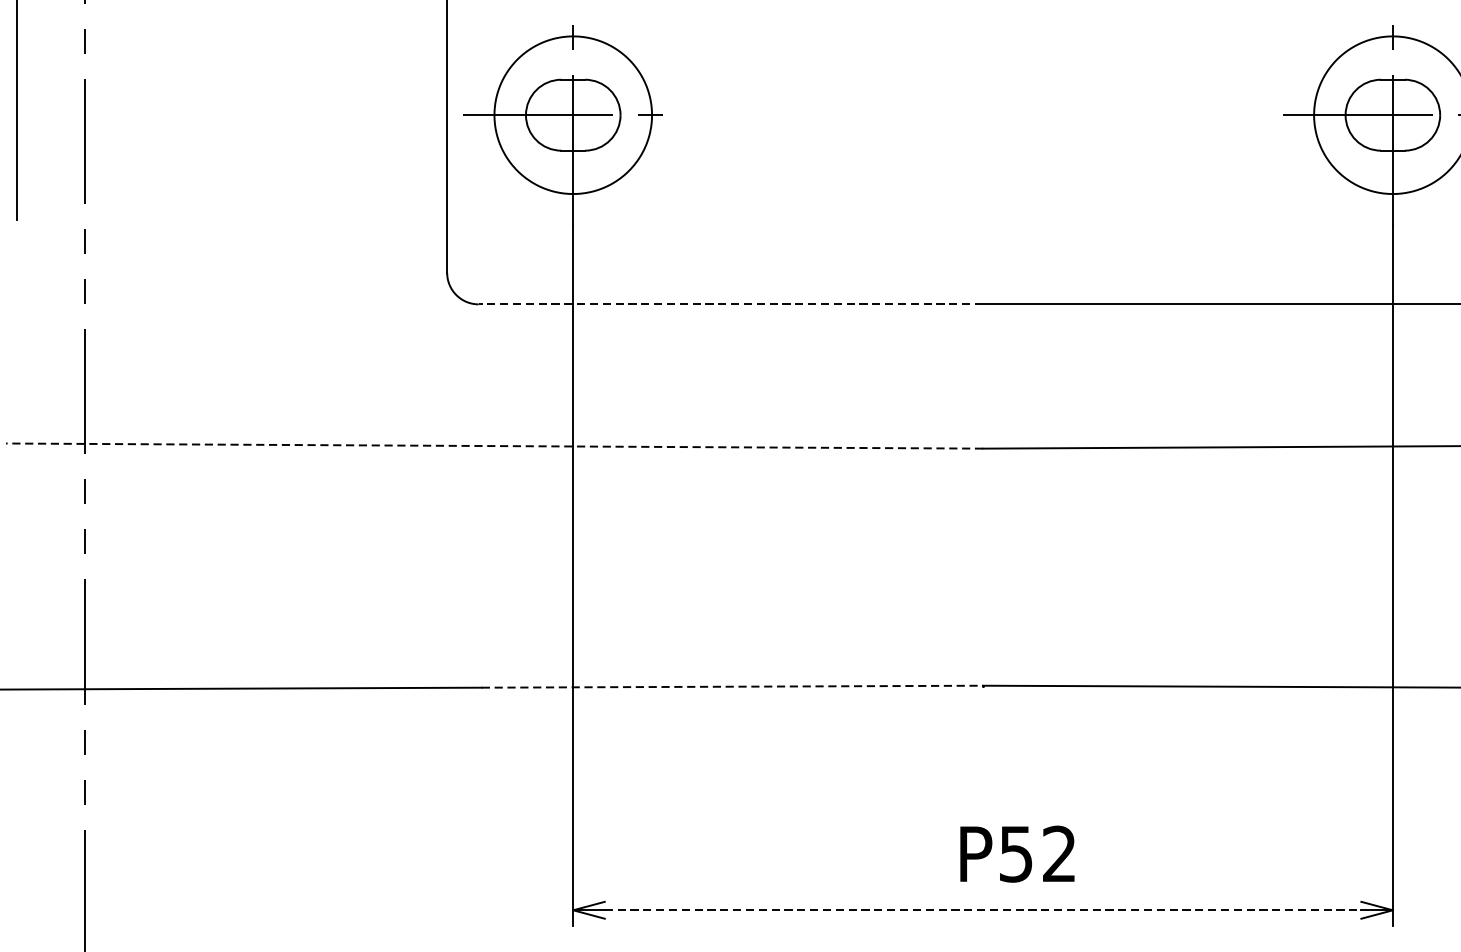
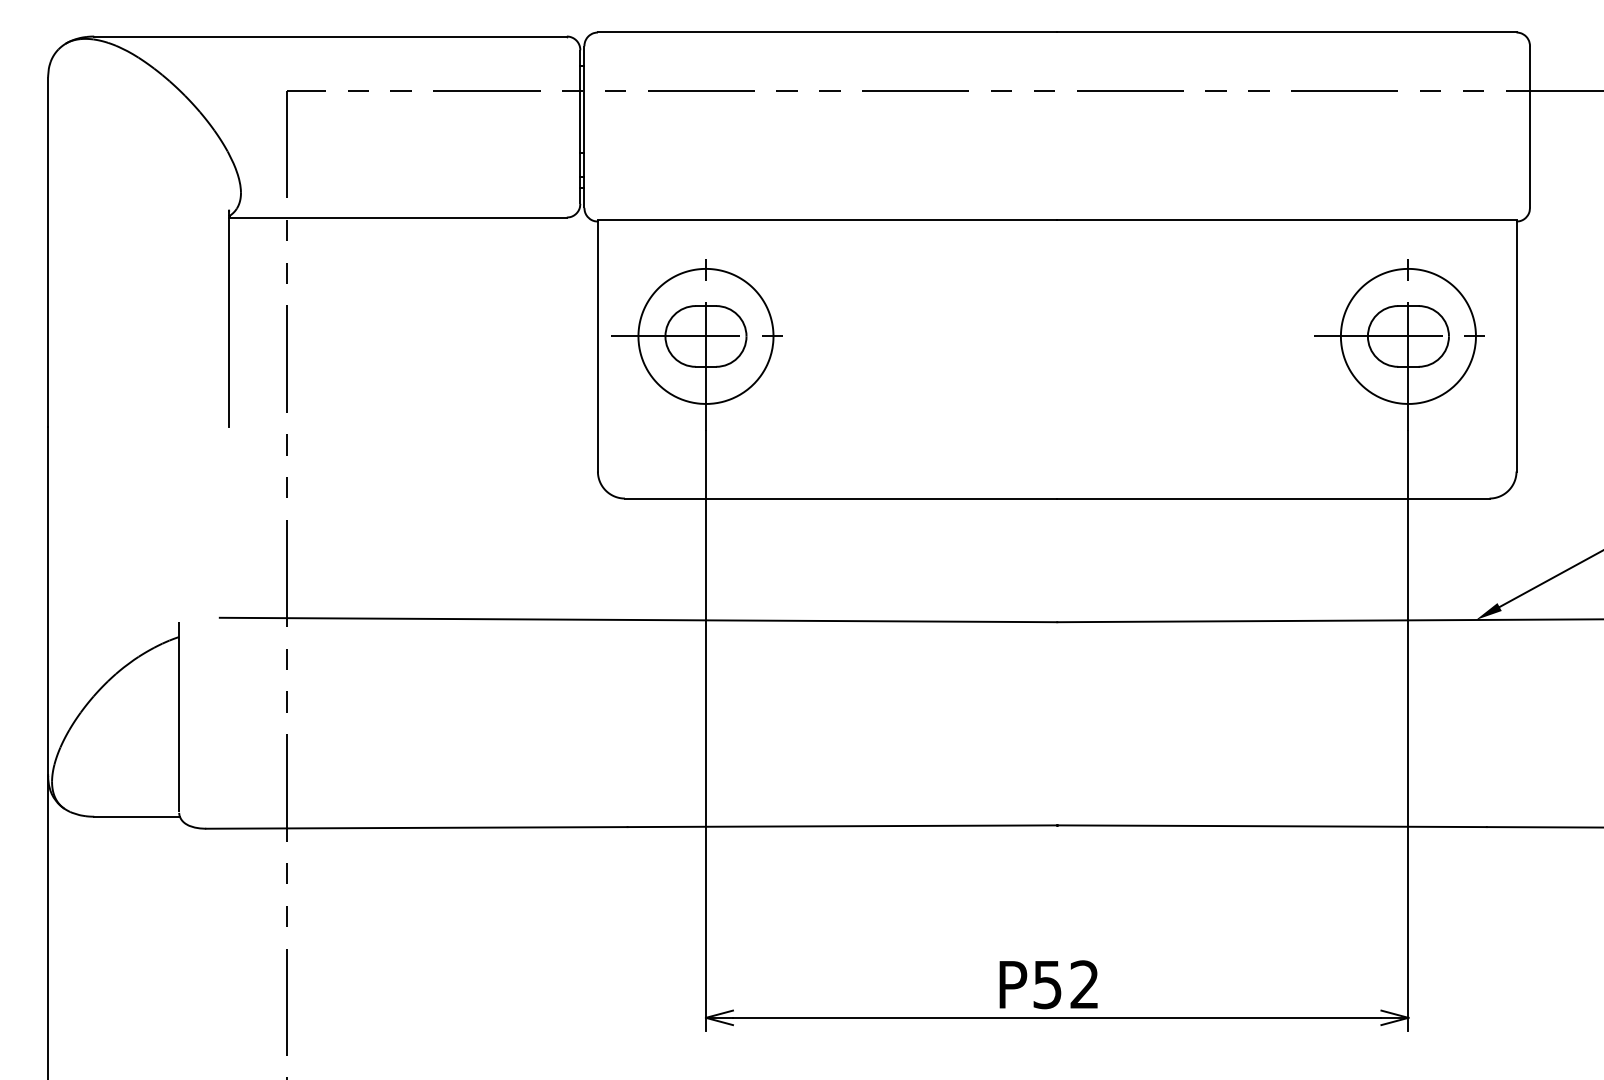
line: (730, 304) -> (840, 498), dashed -> solid
line: (494, 446) -> (638, 620), dashed -> solid
line: (732, 687) -> (842, 826), dashed -> solid
text: (1017, 853) -> (1048, 984), moved
line: (983, 909) -> (1057, 1017), dashed -> solid

